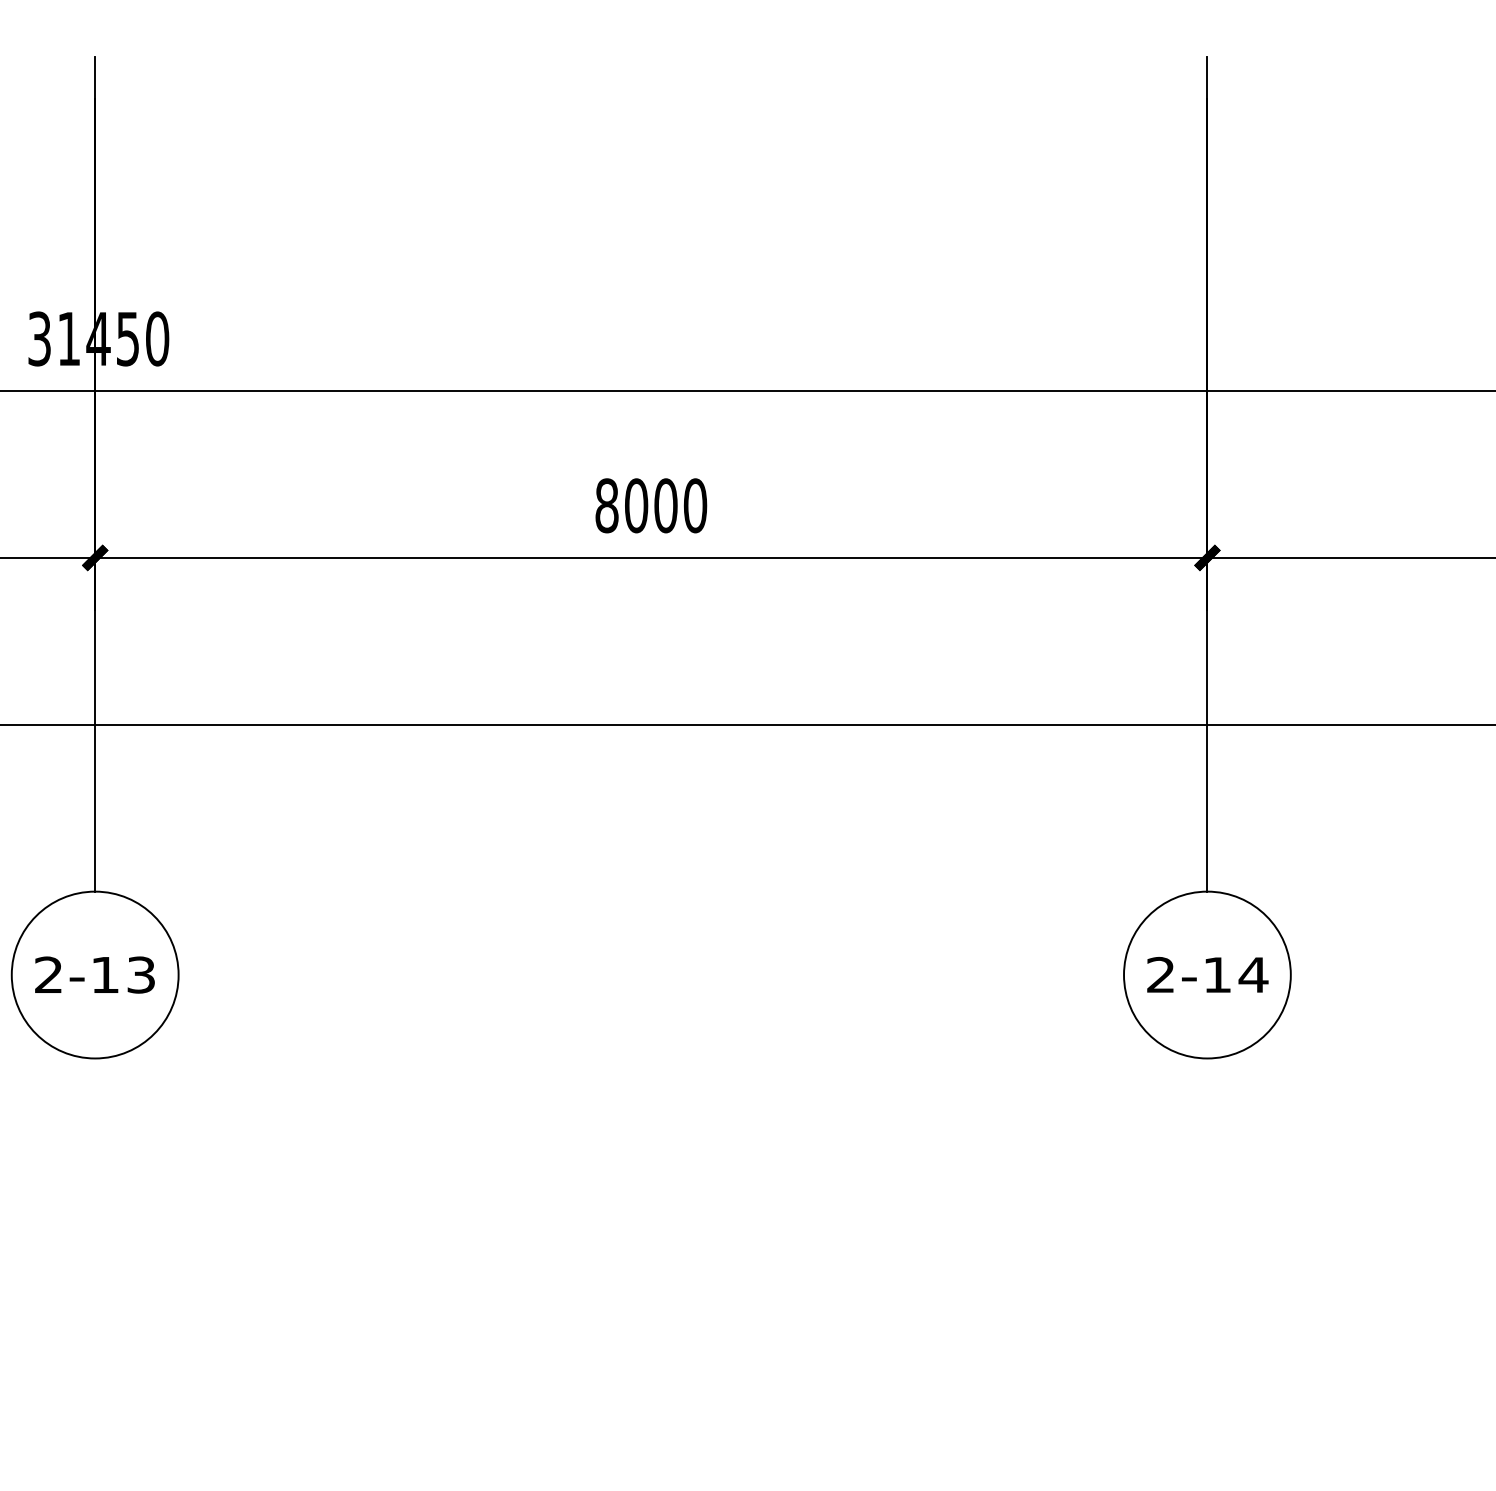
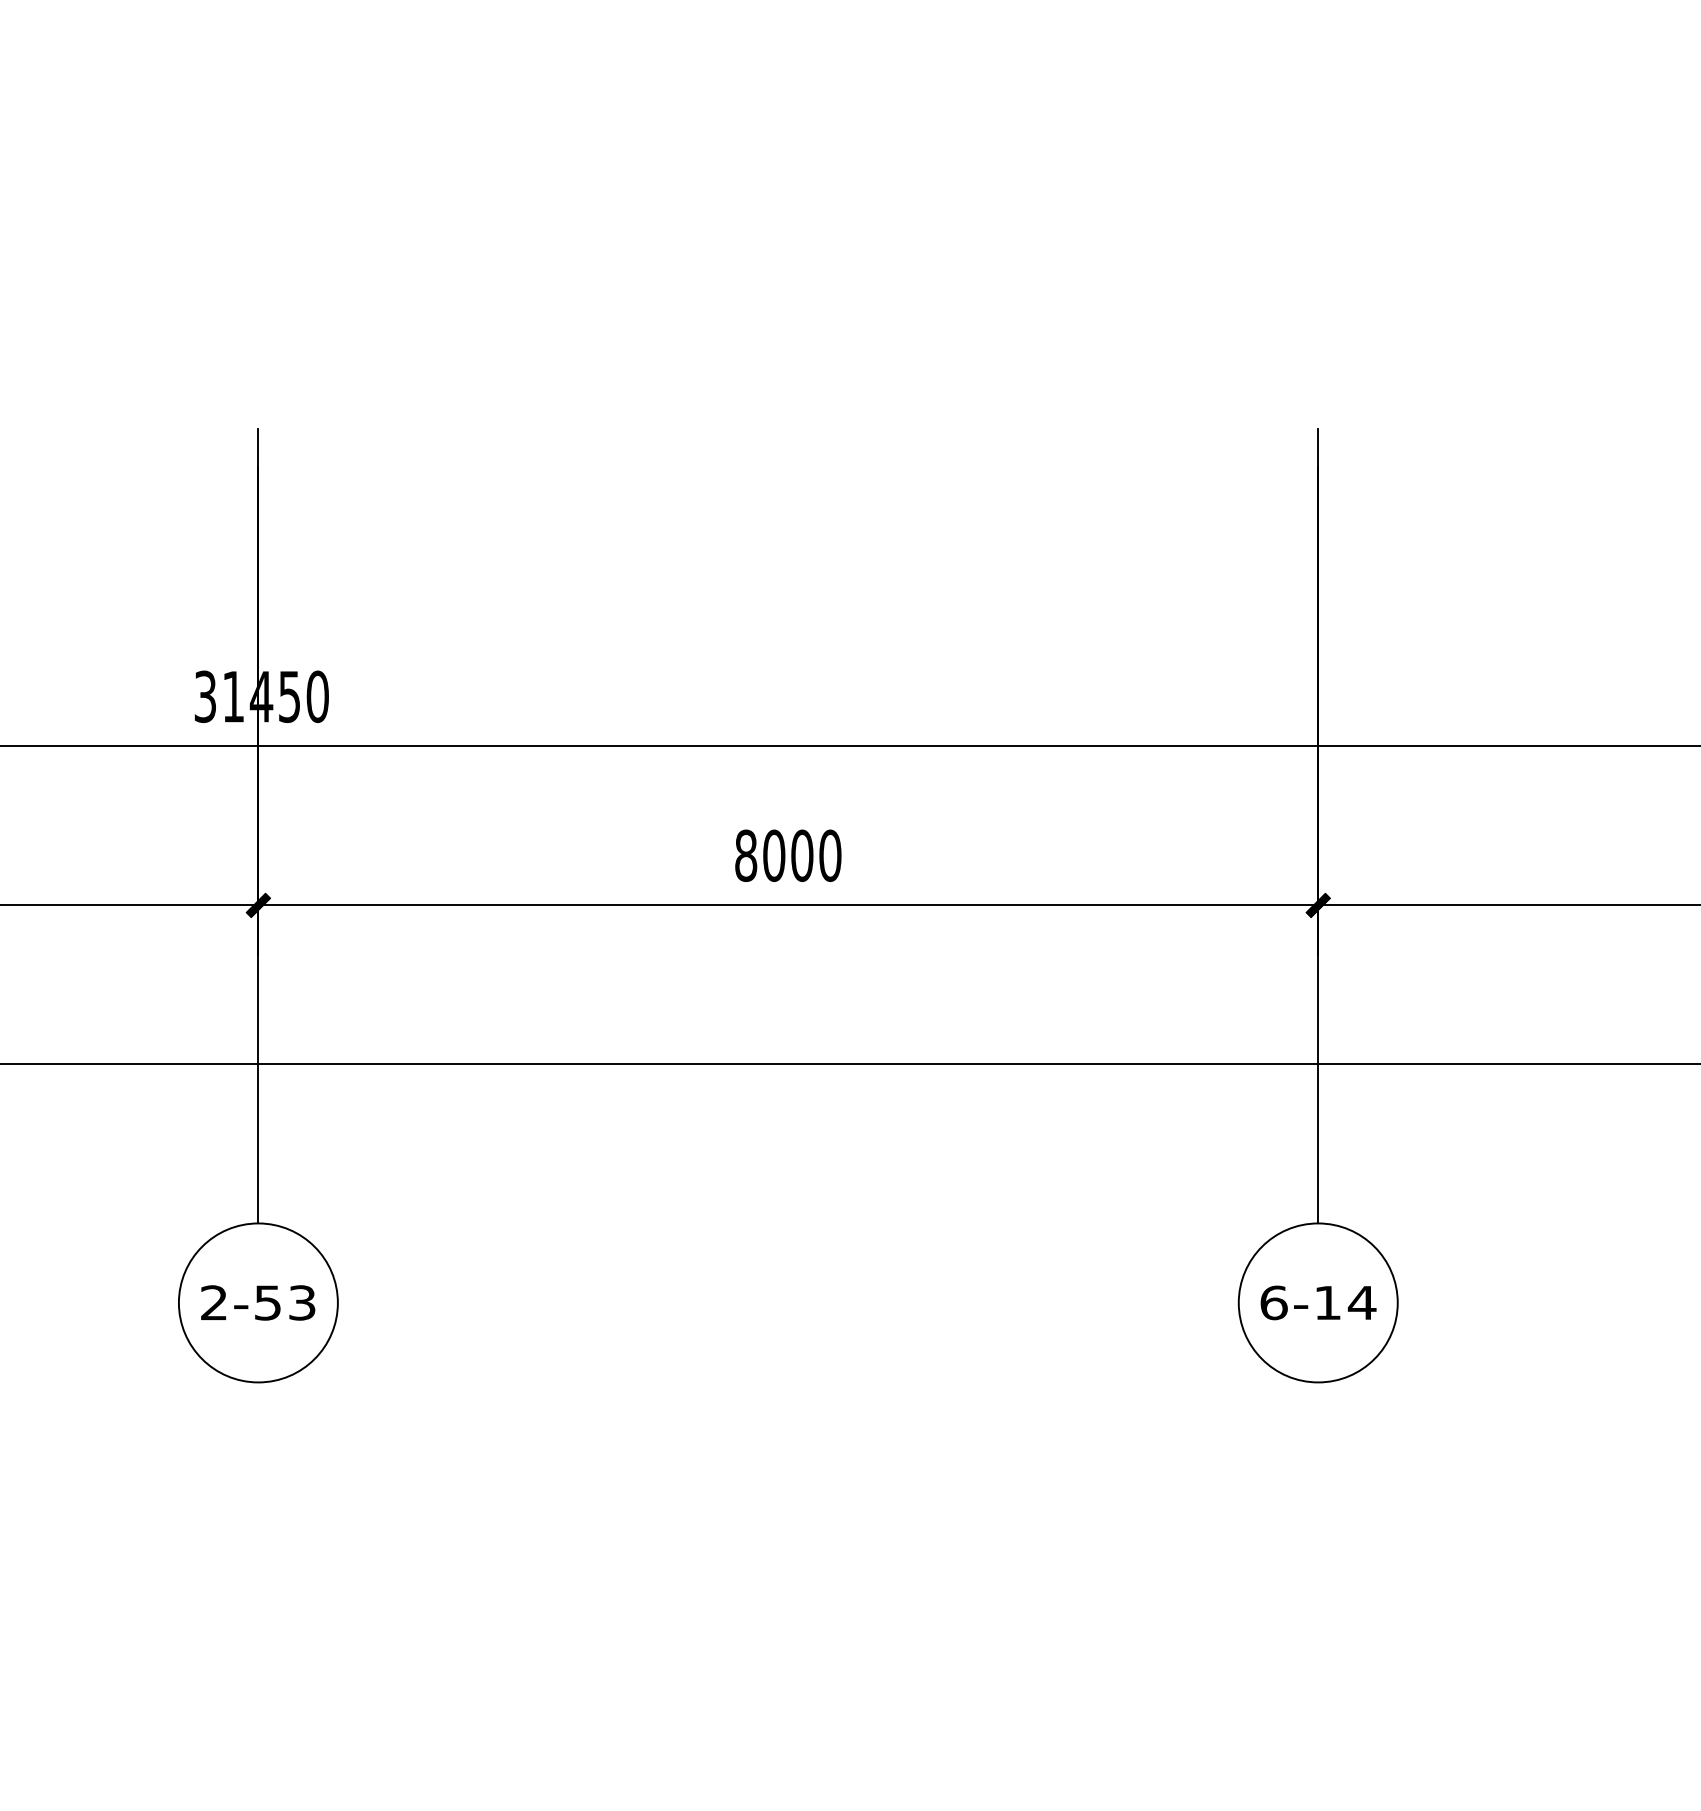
text: (104, 974) -> (267, 1302), 2-13 -> 2-53
text: (1160, 974) -> (1273, 1302), 2-14 -> 6-14

